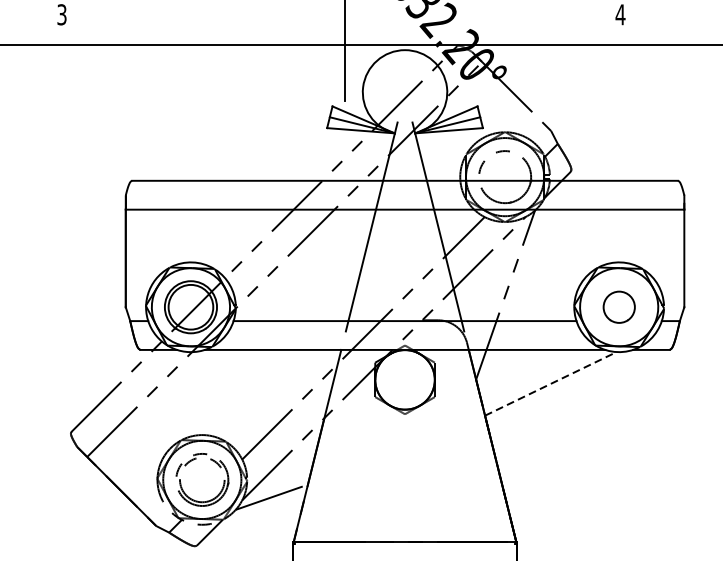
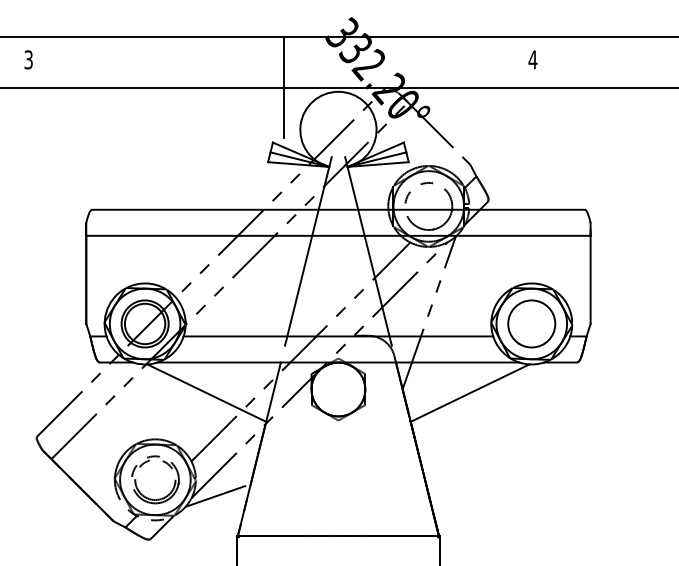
circle: (618, 306) -> (531, 323), size x1.67
line: (258, 383) -> (206, 392), added
line: (551, 384) -> (470, 393), dashed -> solid

